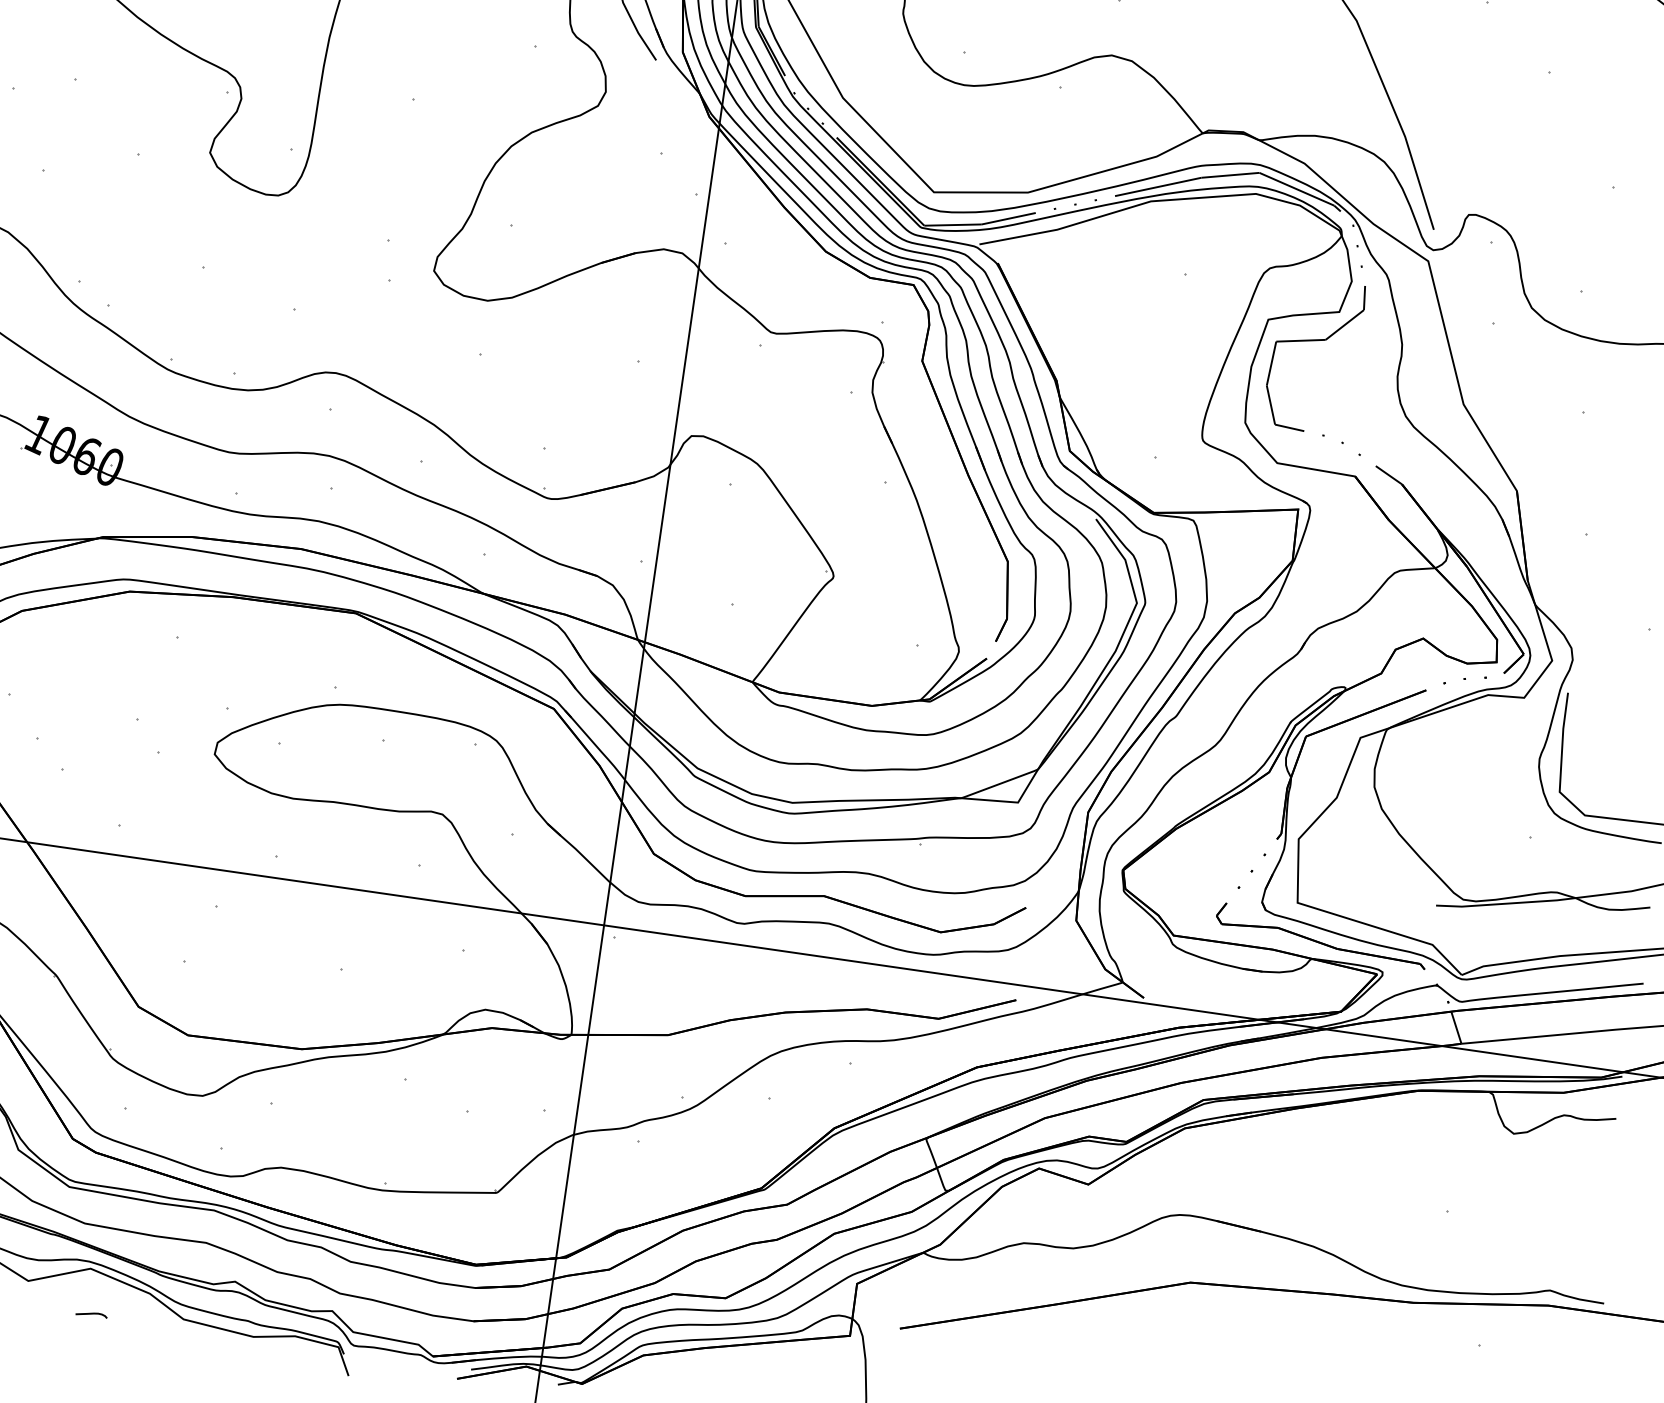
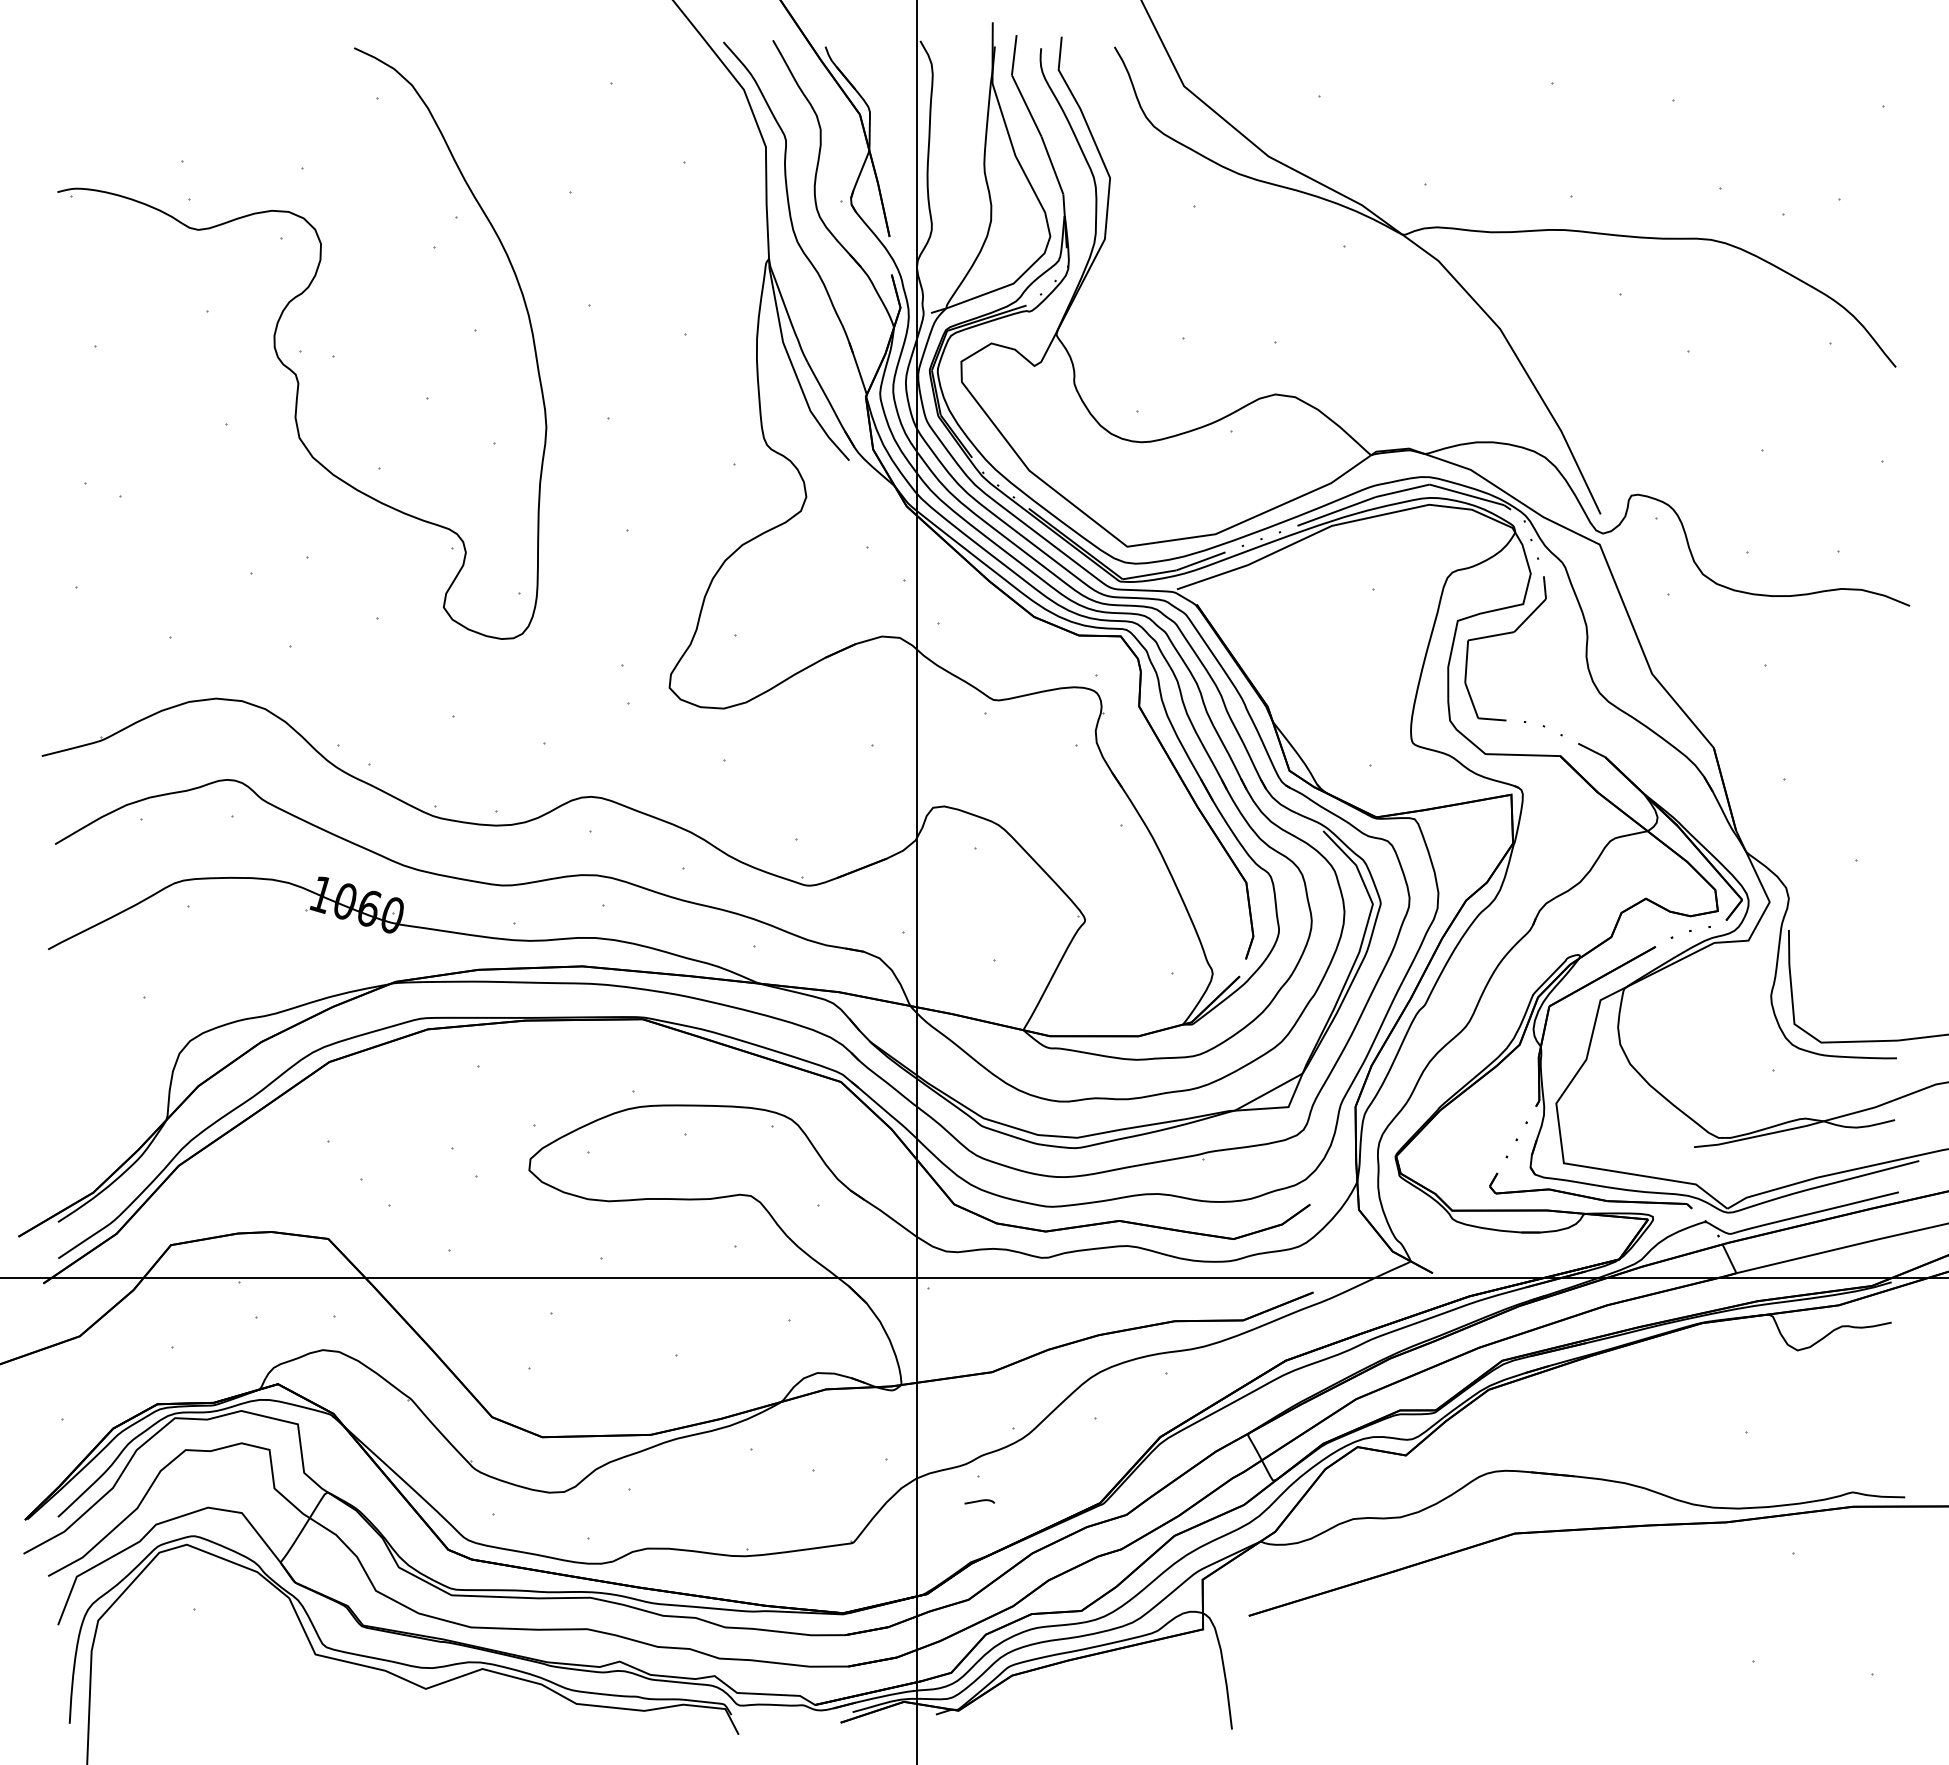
curve: (91, 1314) -> (979, 1501), moved

